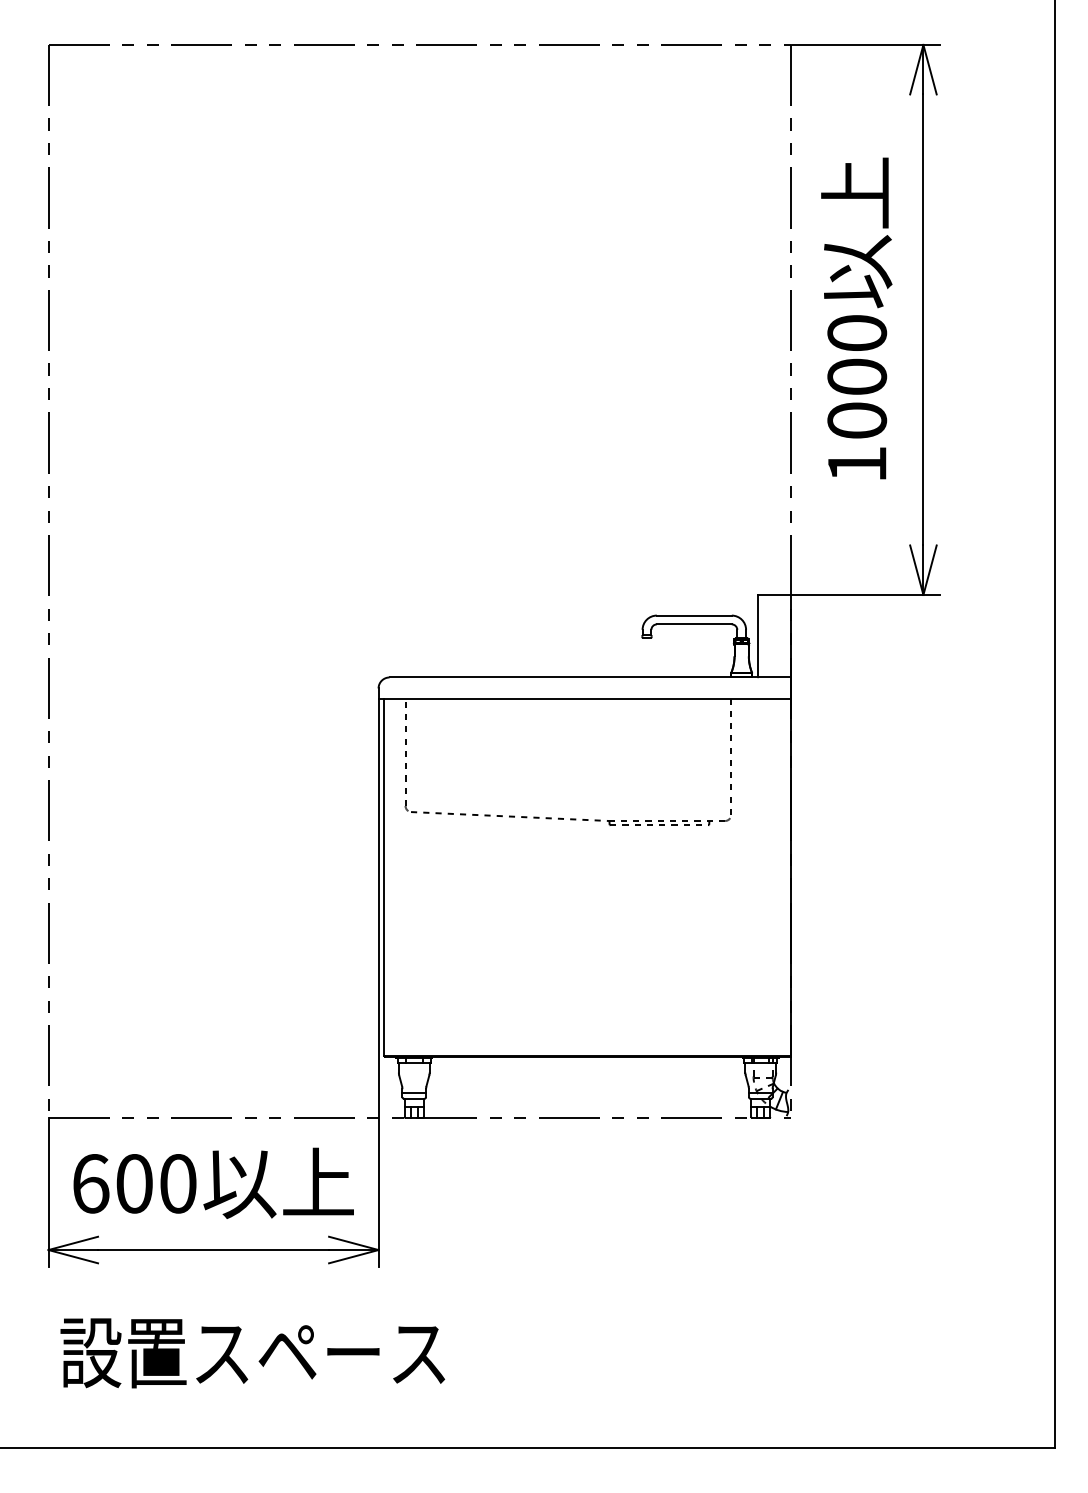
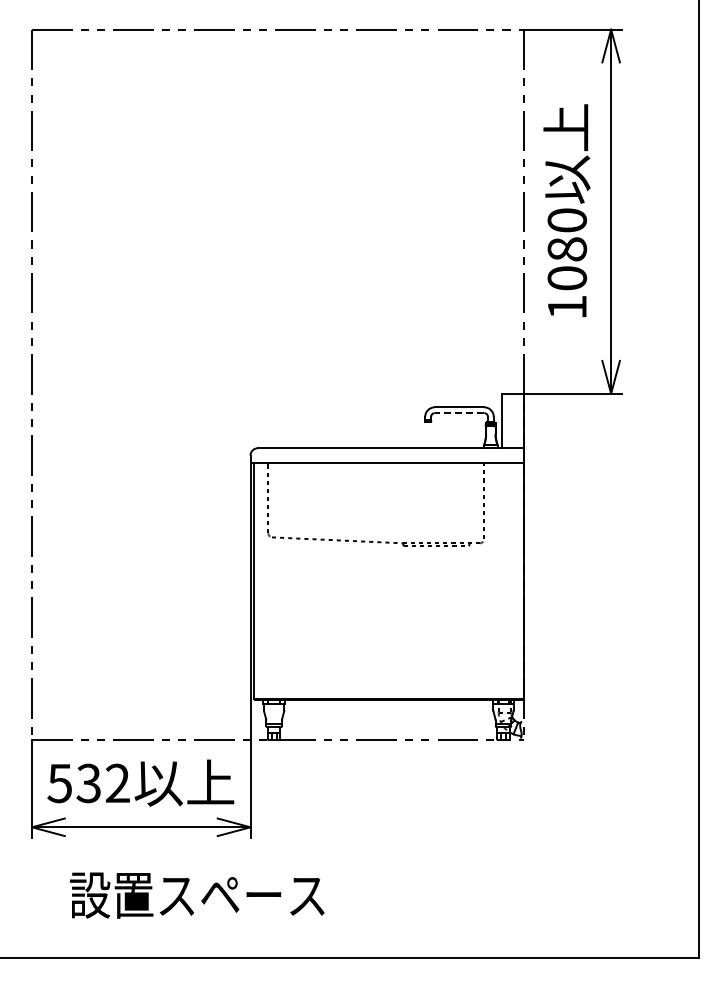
text: (855, 377) -> (566, 249), 1000 -> 1080
line: (694, 624) -> (459, 413), solid -> dashed
text: (133, 1183) -> (88, 783), 600 -> 532
text: (253, 1353) -> (197, 895), moved

